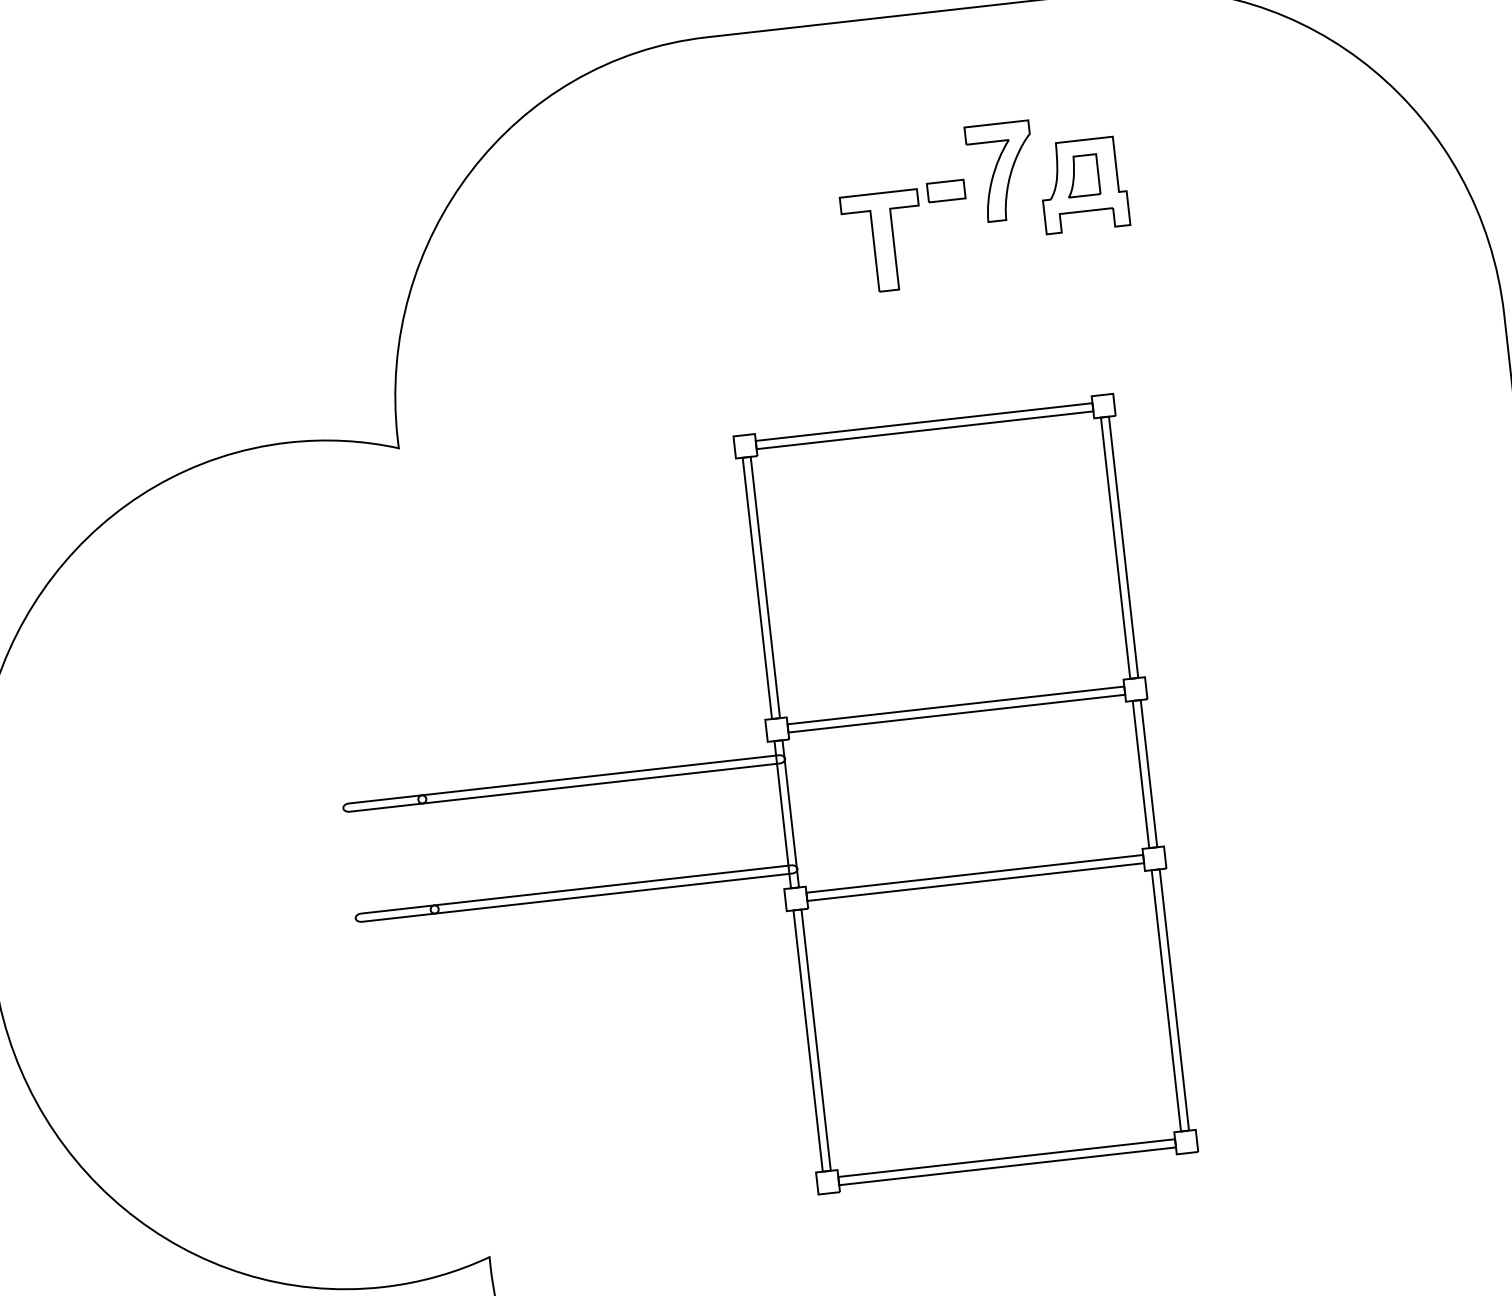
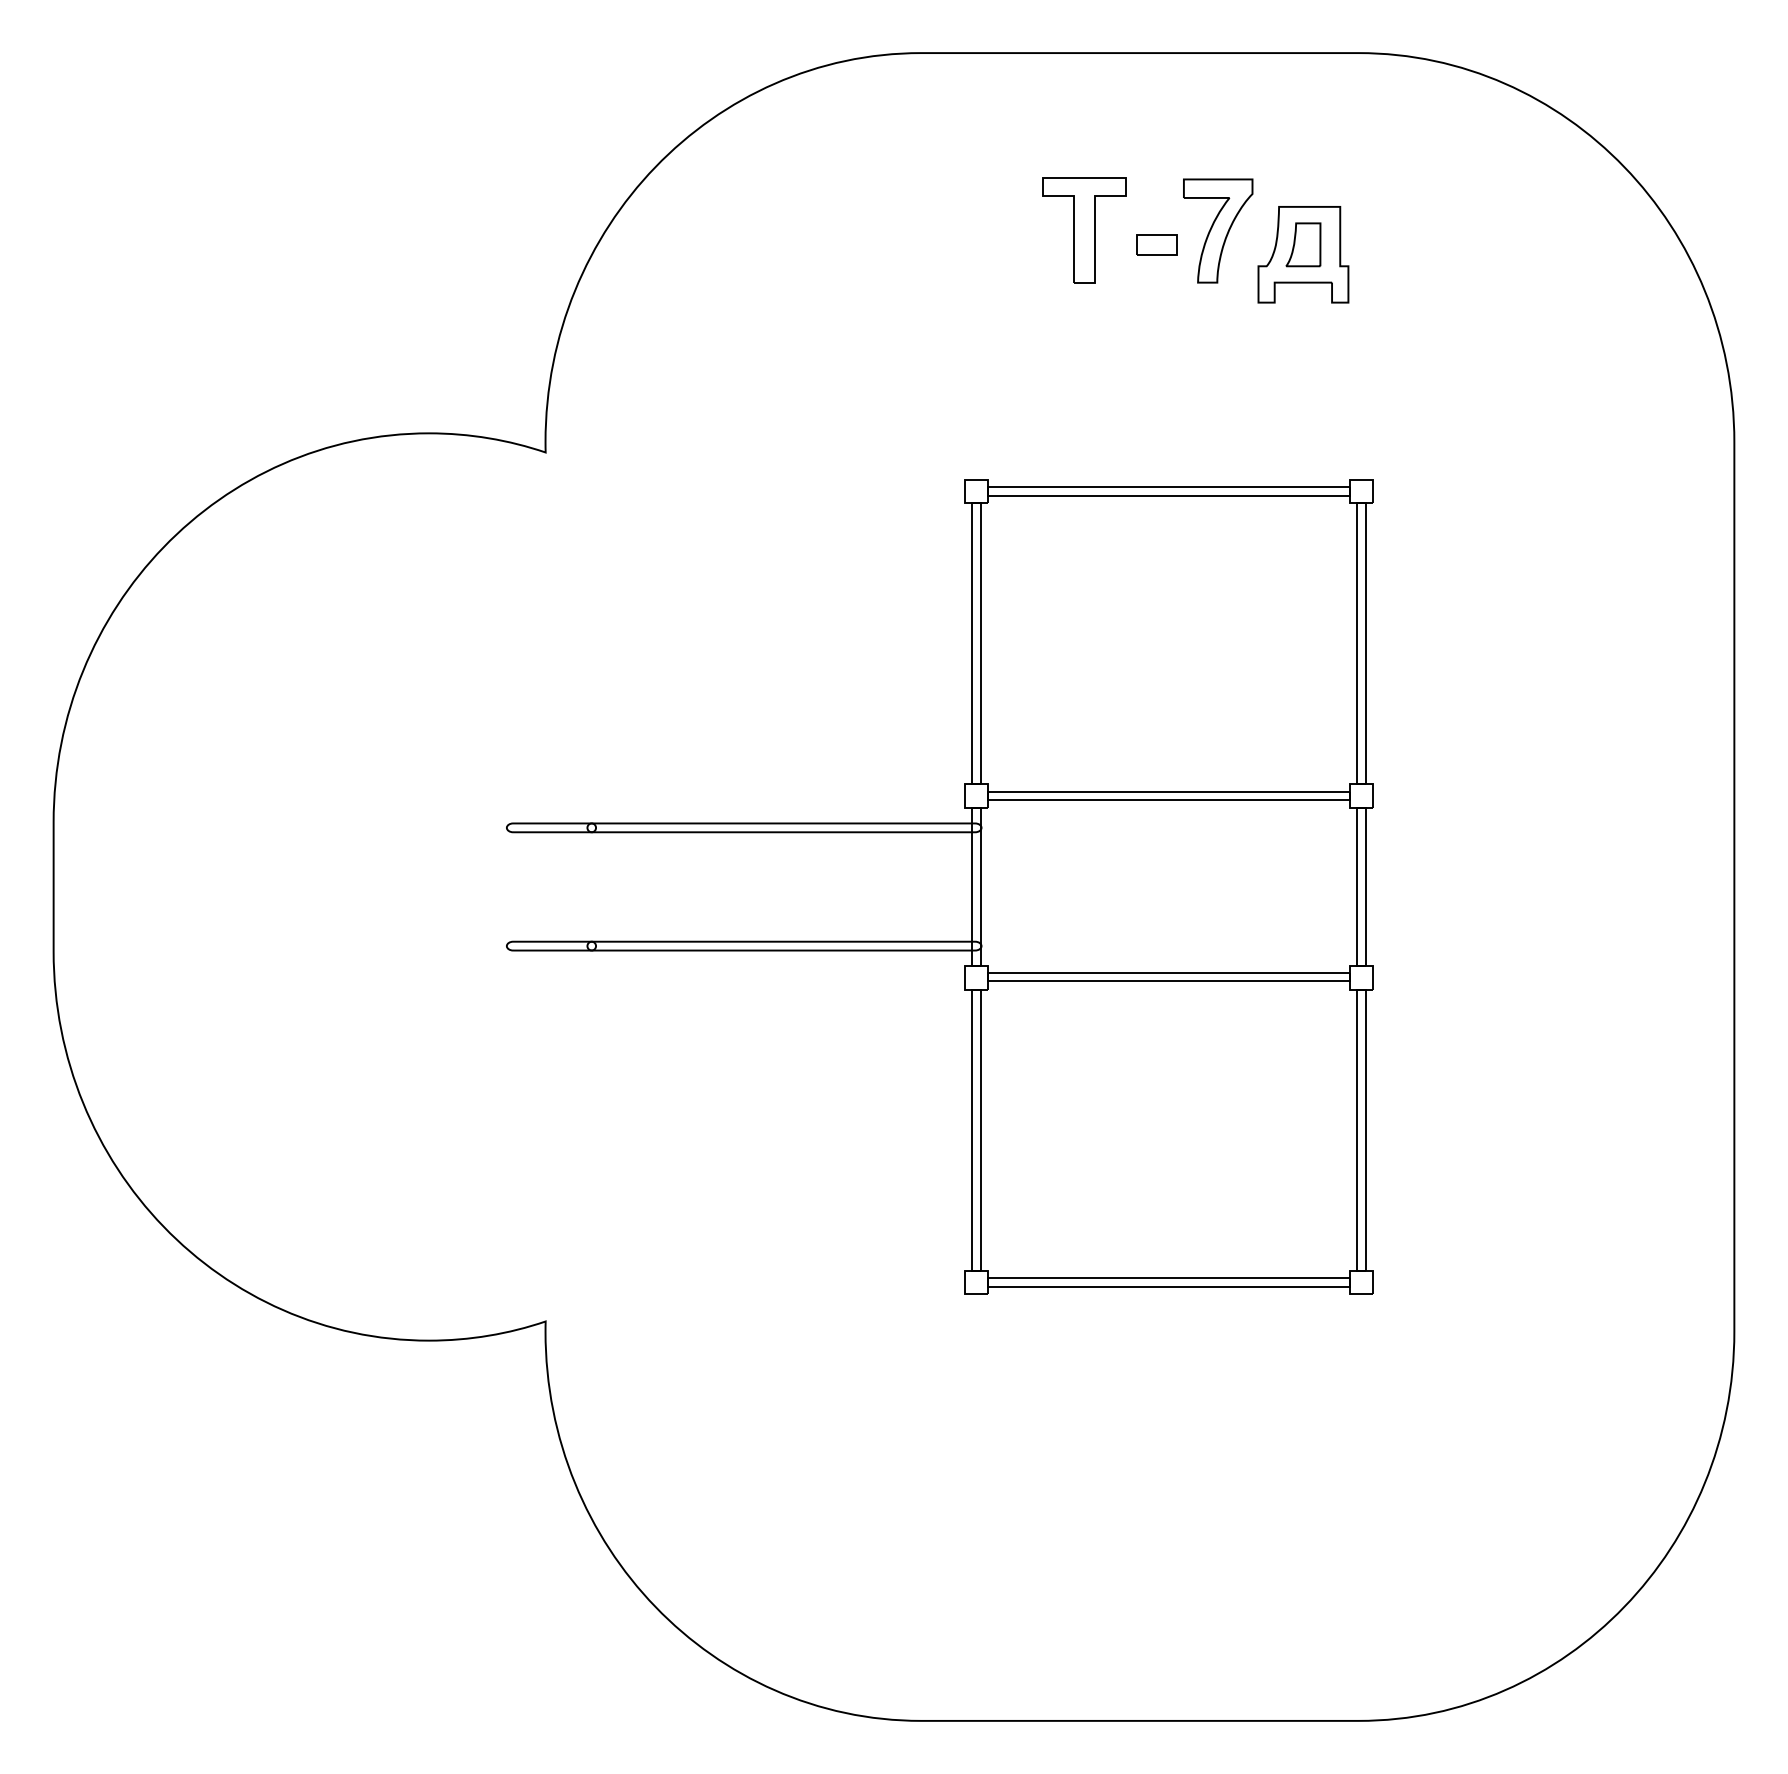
part: (883, 242) -> (1084, 230), moved
part: (781, 814) -> (971, 886), moved

